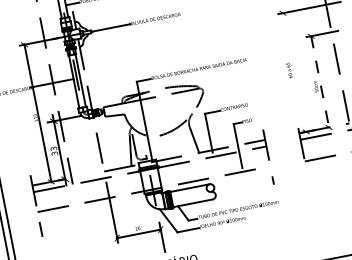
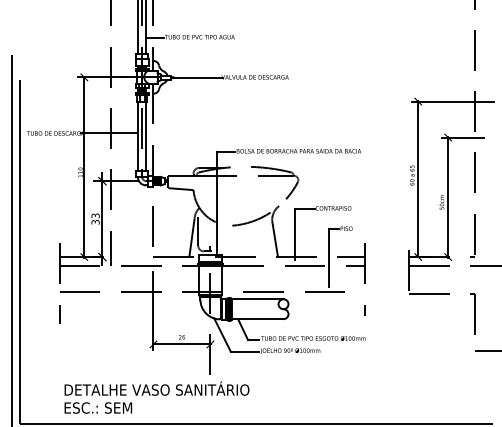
line: (294, 71) -> (418, 178), added
line: (320, 81) -> (448, 197), dashed -> solid

